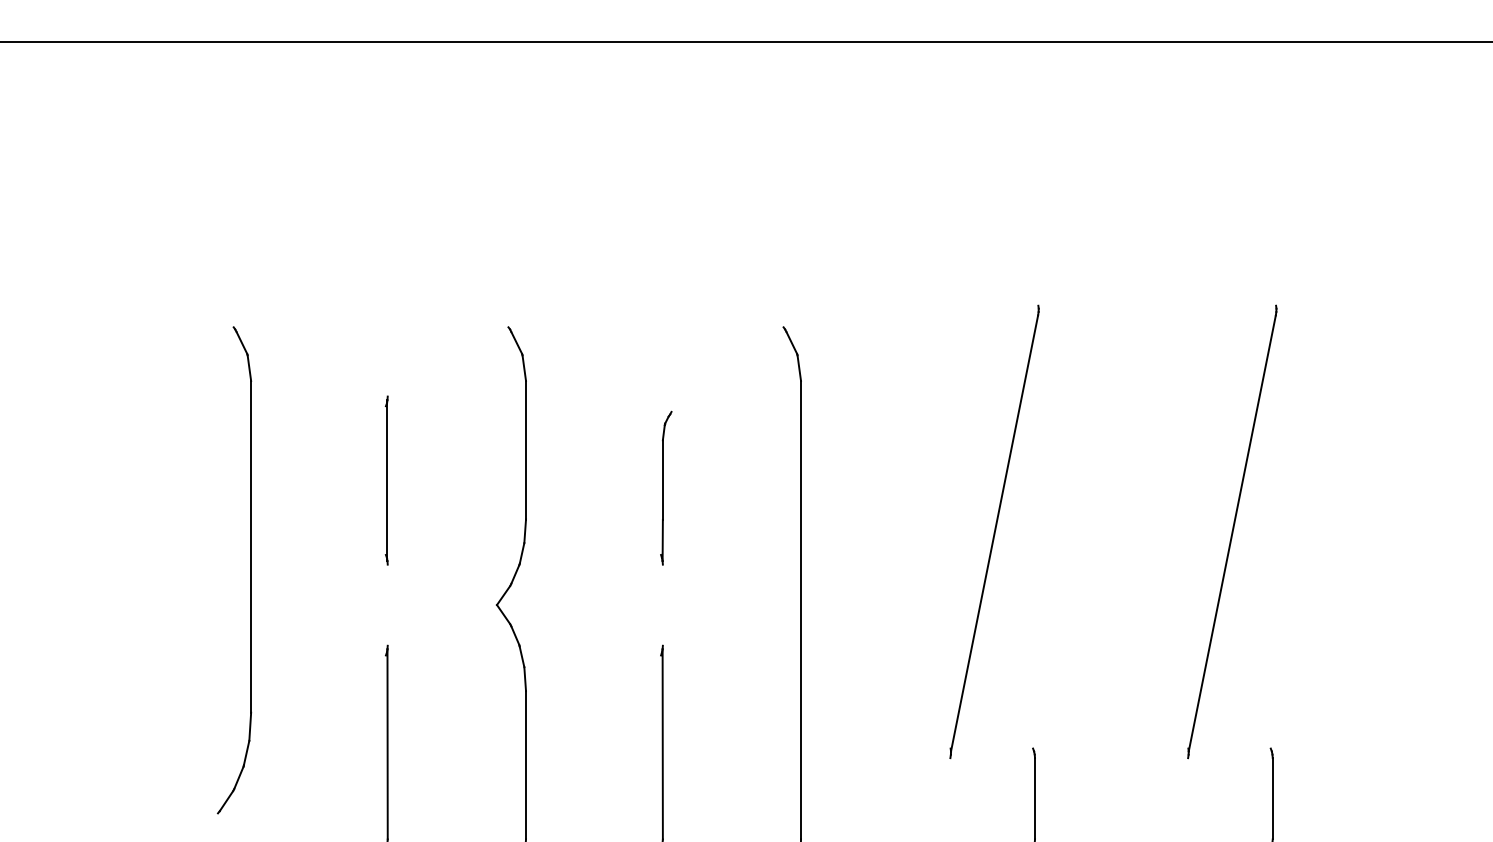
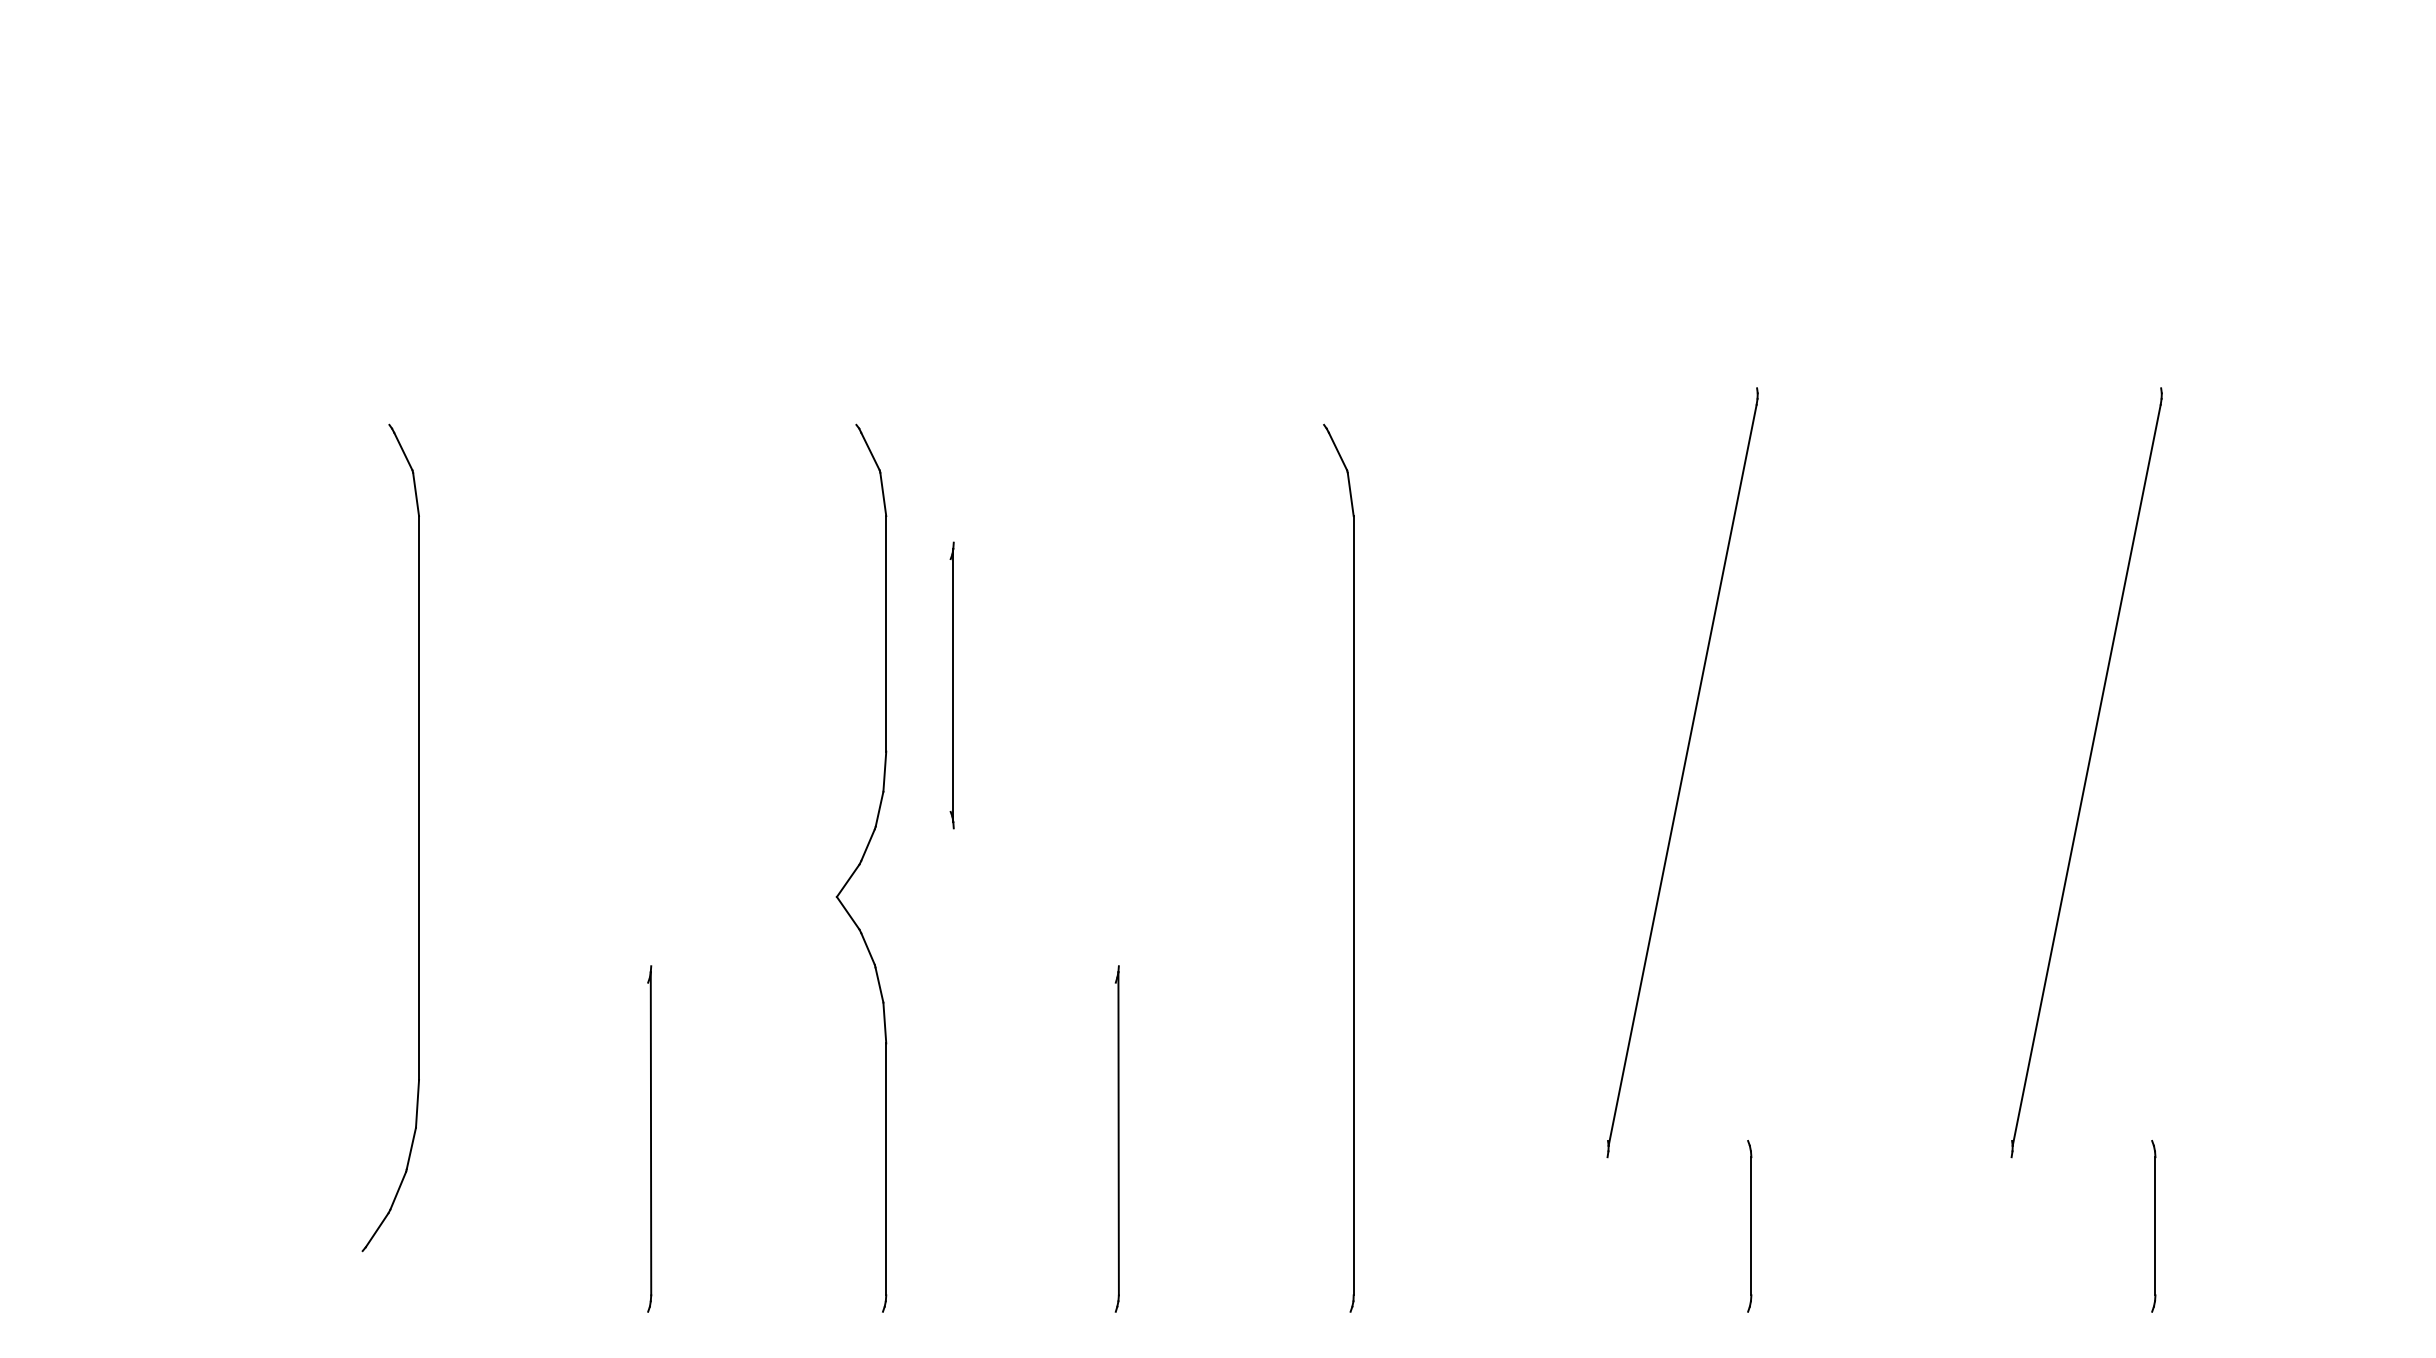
part: (386, 480) -> (951, 685), moved
part: (666, 487) -> (1125, 697), removed

